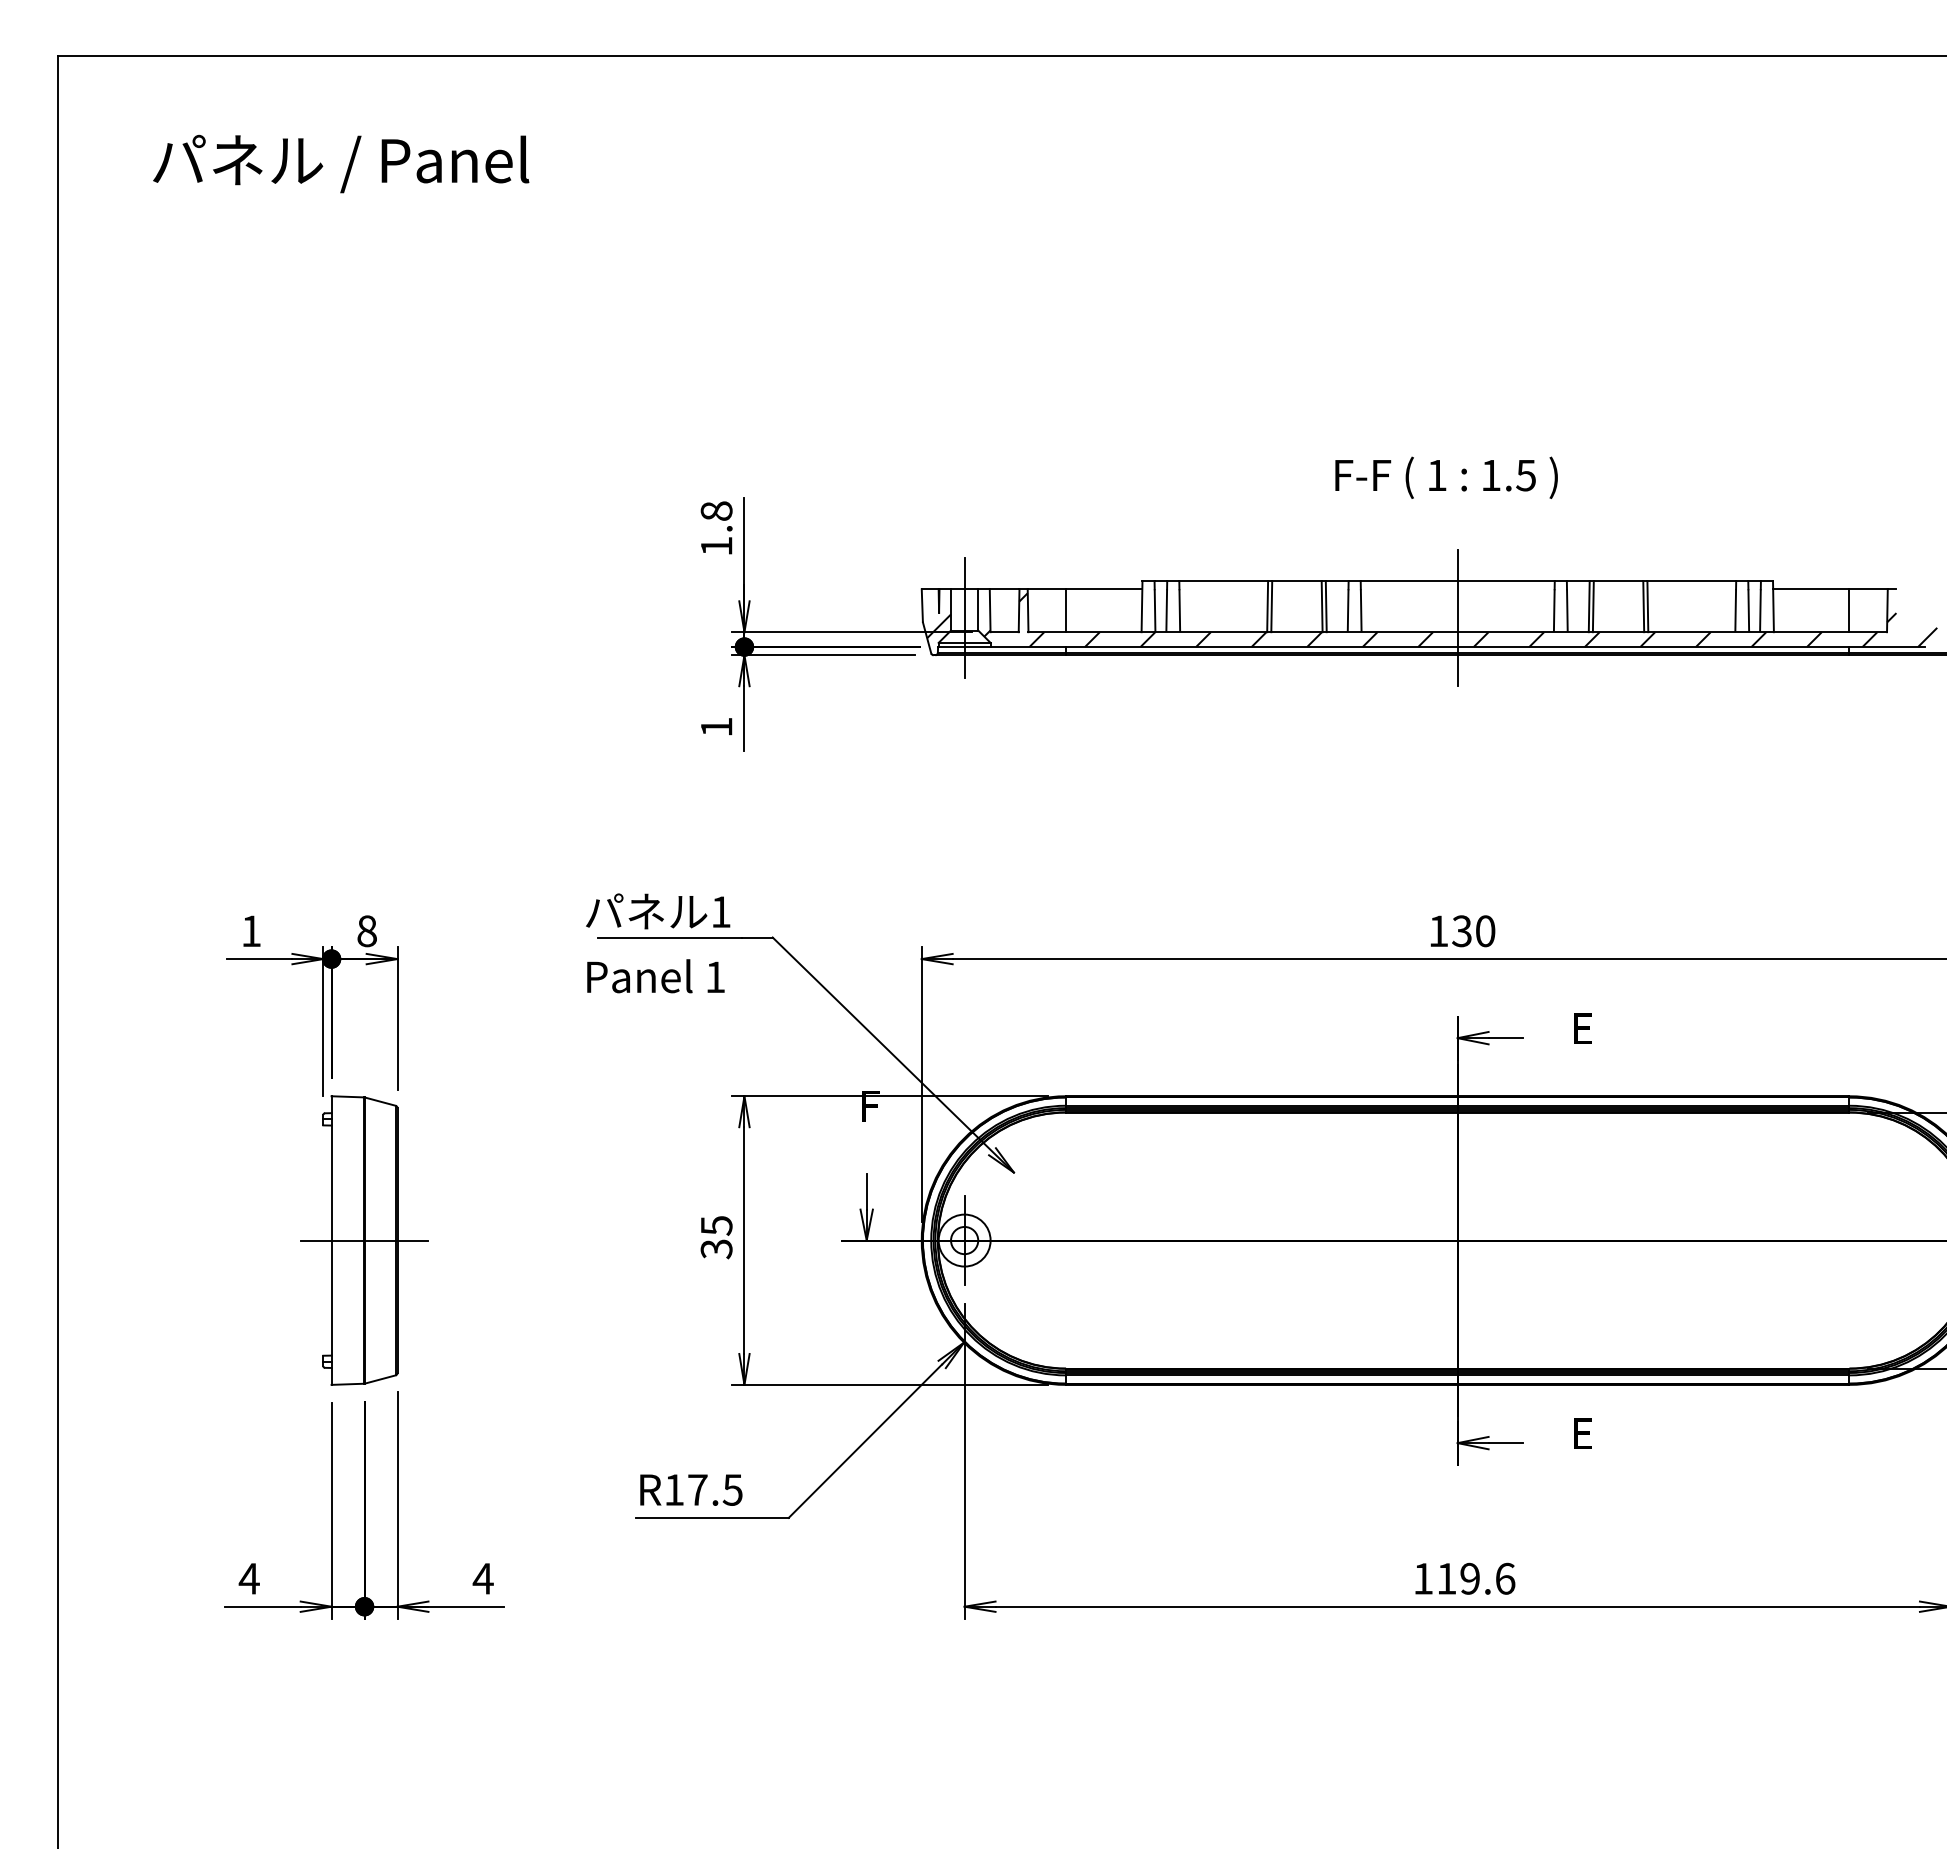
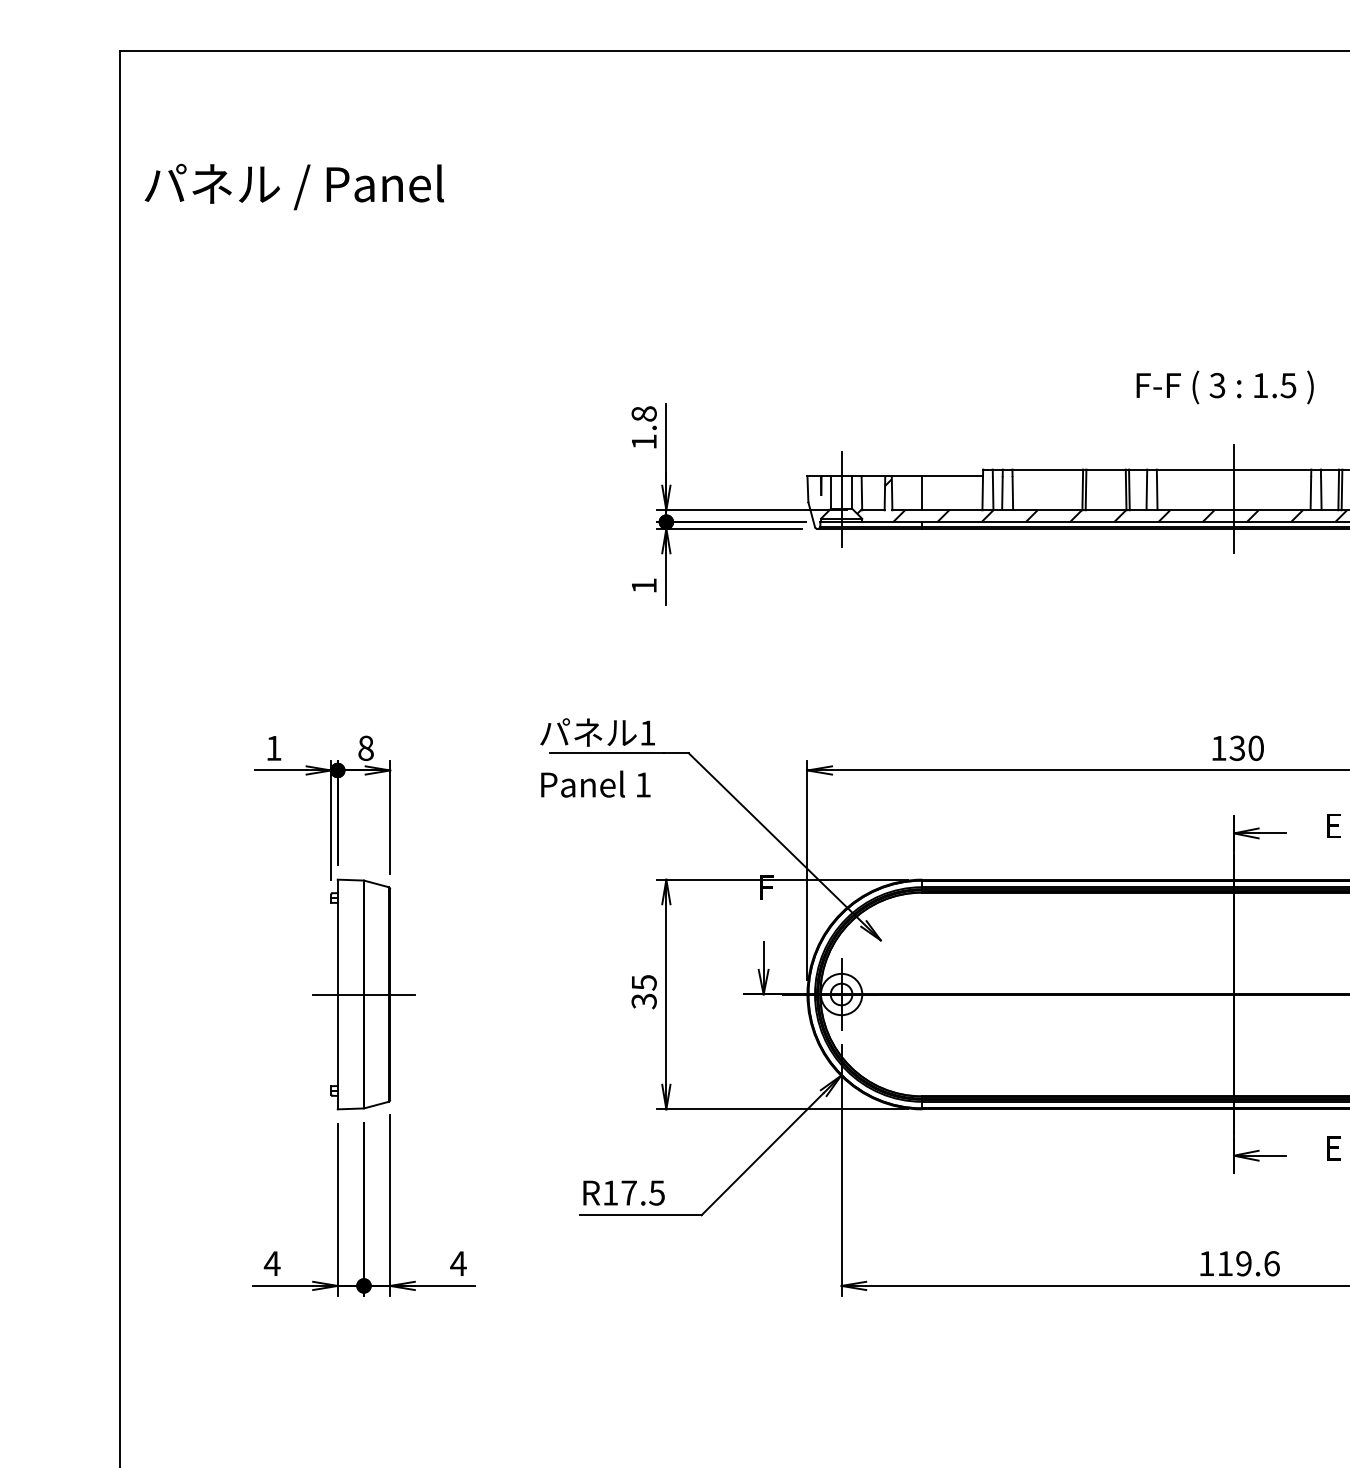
text: (341, 163) -> (294, 186), moved
text: (1436, 475) -> (1217, 385), 1 -> 3
hatch: (939, 626) -> (821, 505), removed

